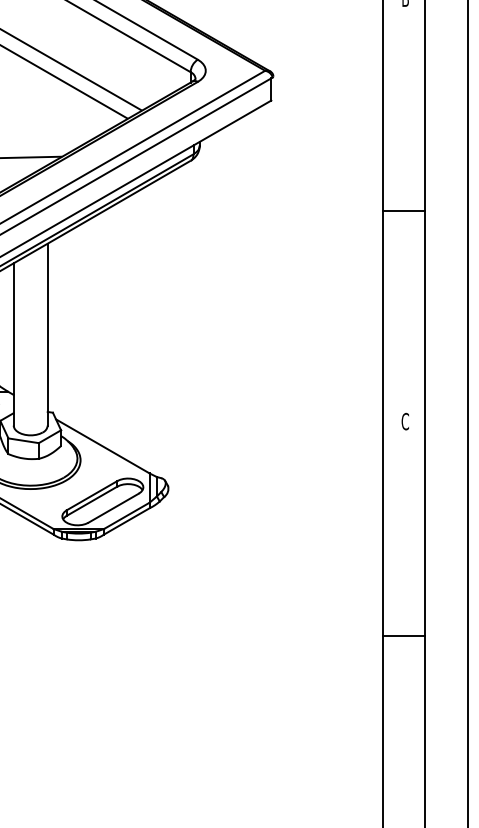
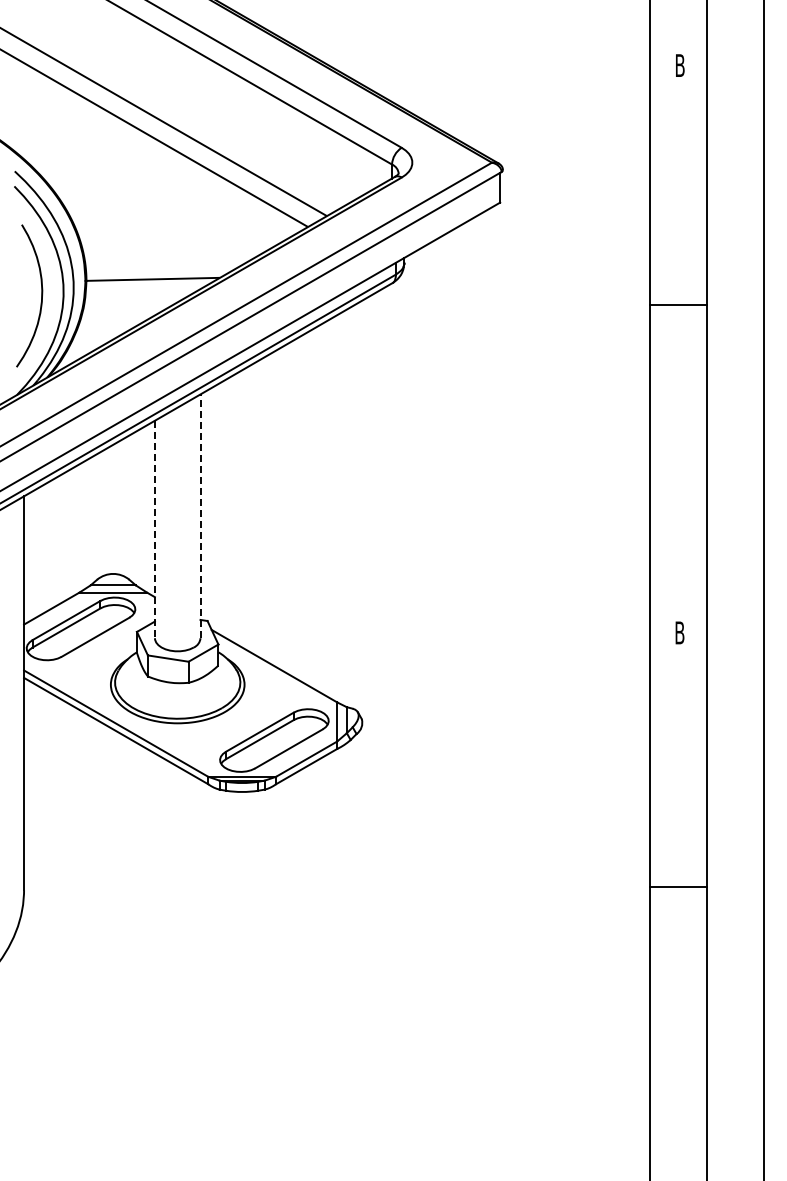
line: (403, 210) -> (677, 304), moved
line: (47, 334) -> (200, 516), solid -> dashed
line: (13, 344) -> (154, 529), solid -> dashed
text: (405, 421) -> (679, 632), C -> B
line: (403, 636) -> (677, 887), moved

